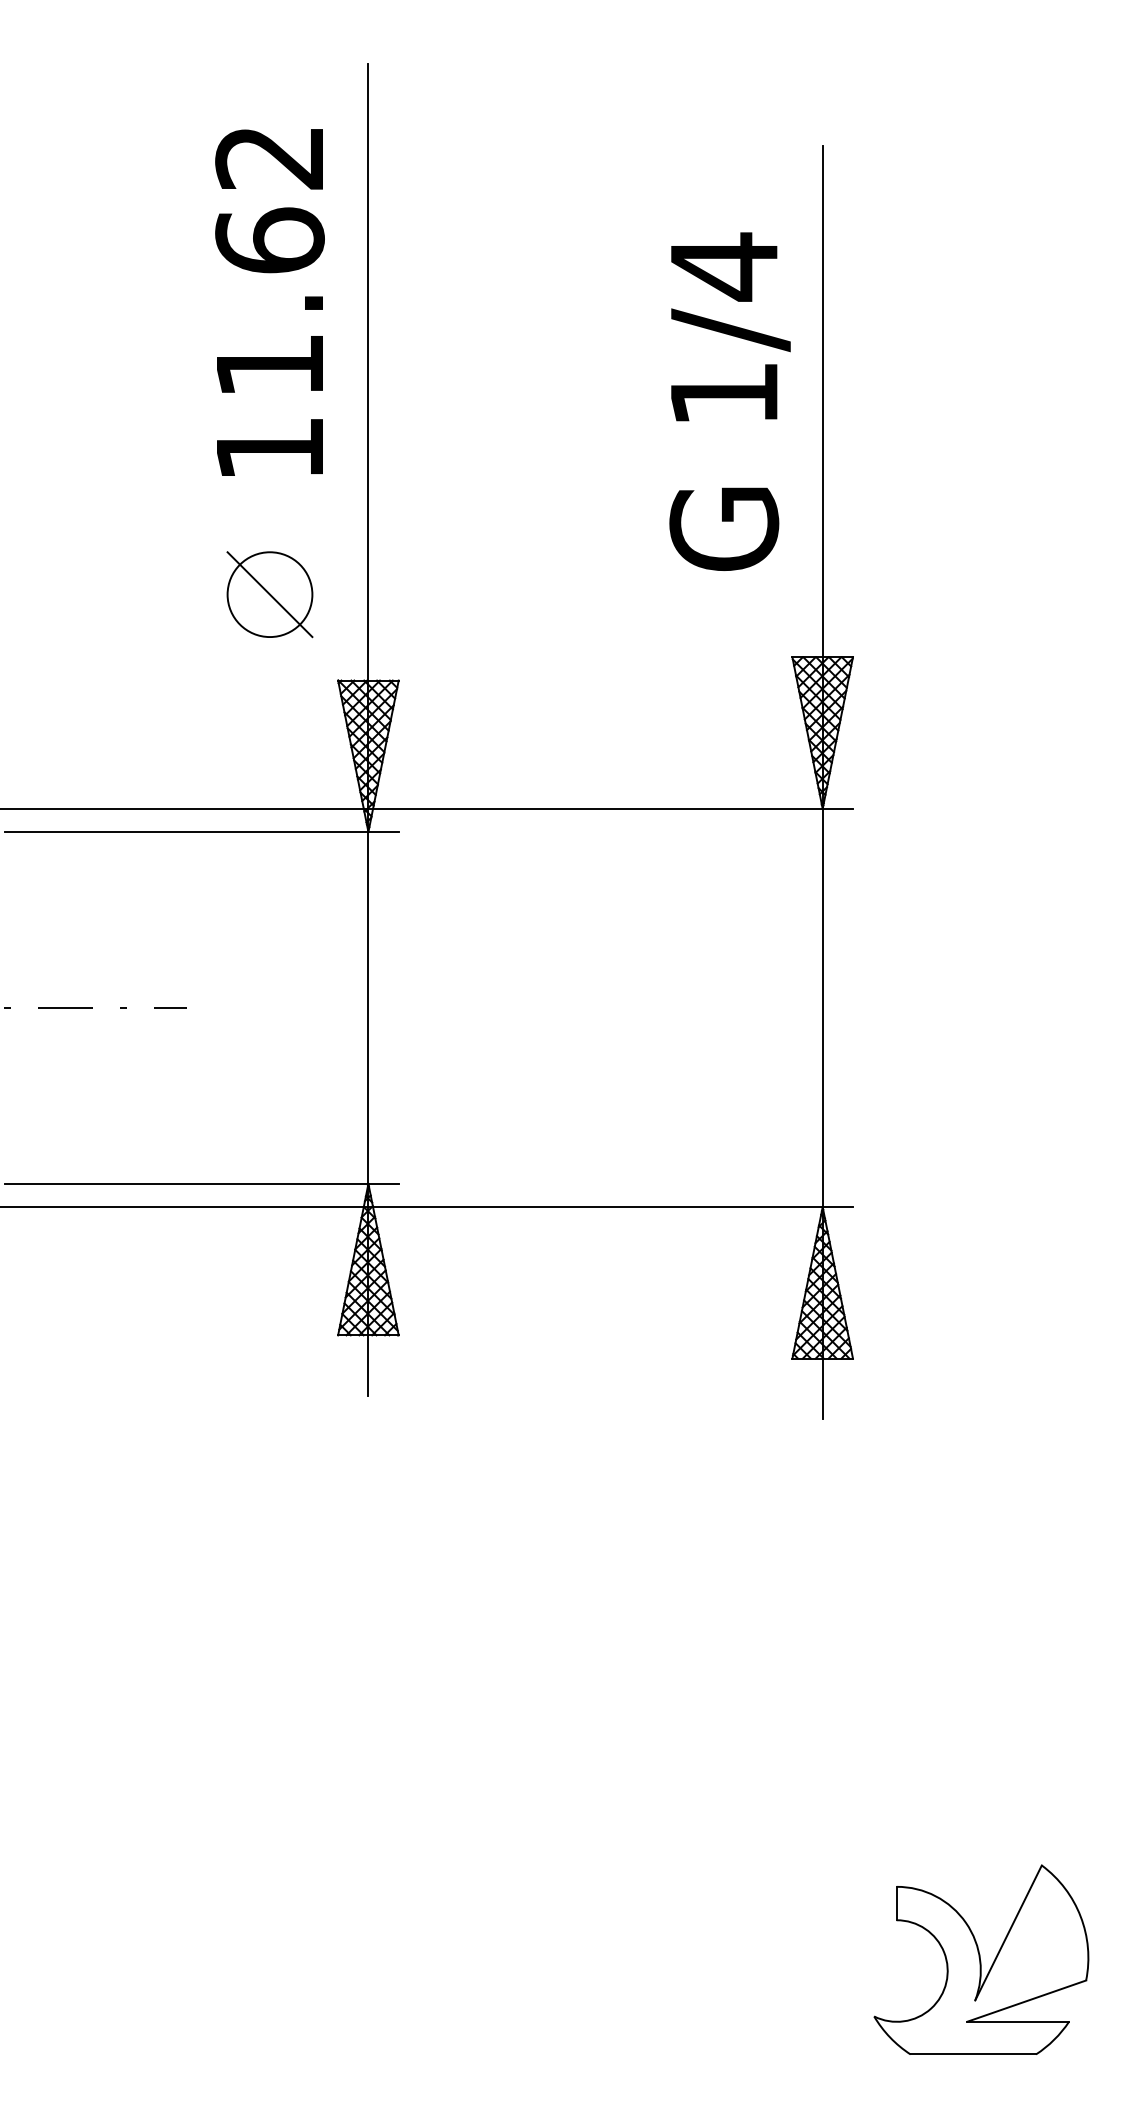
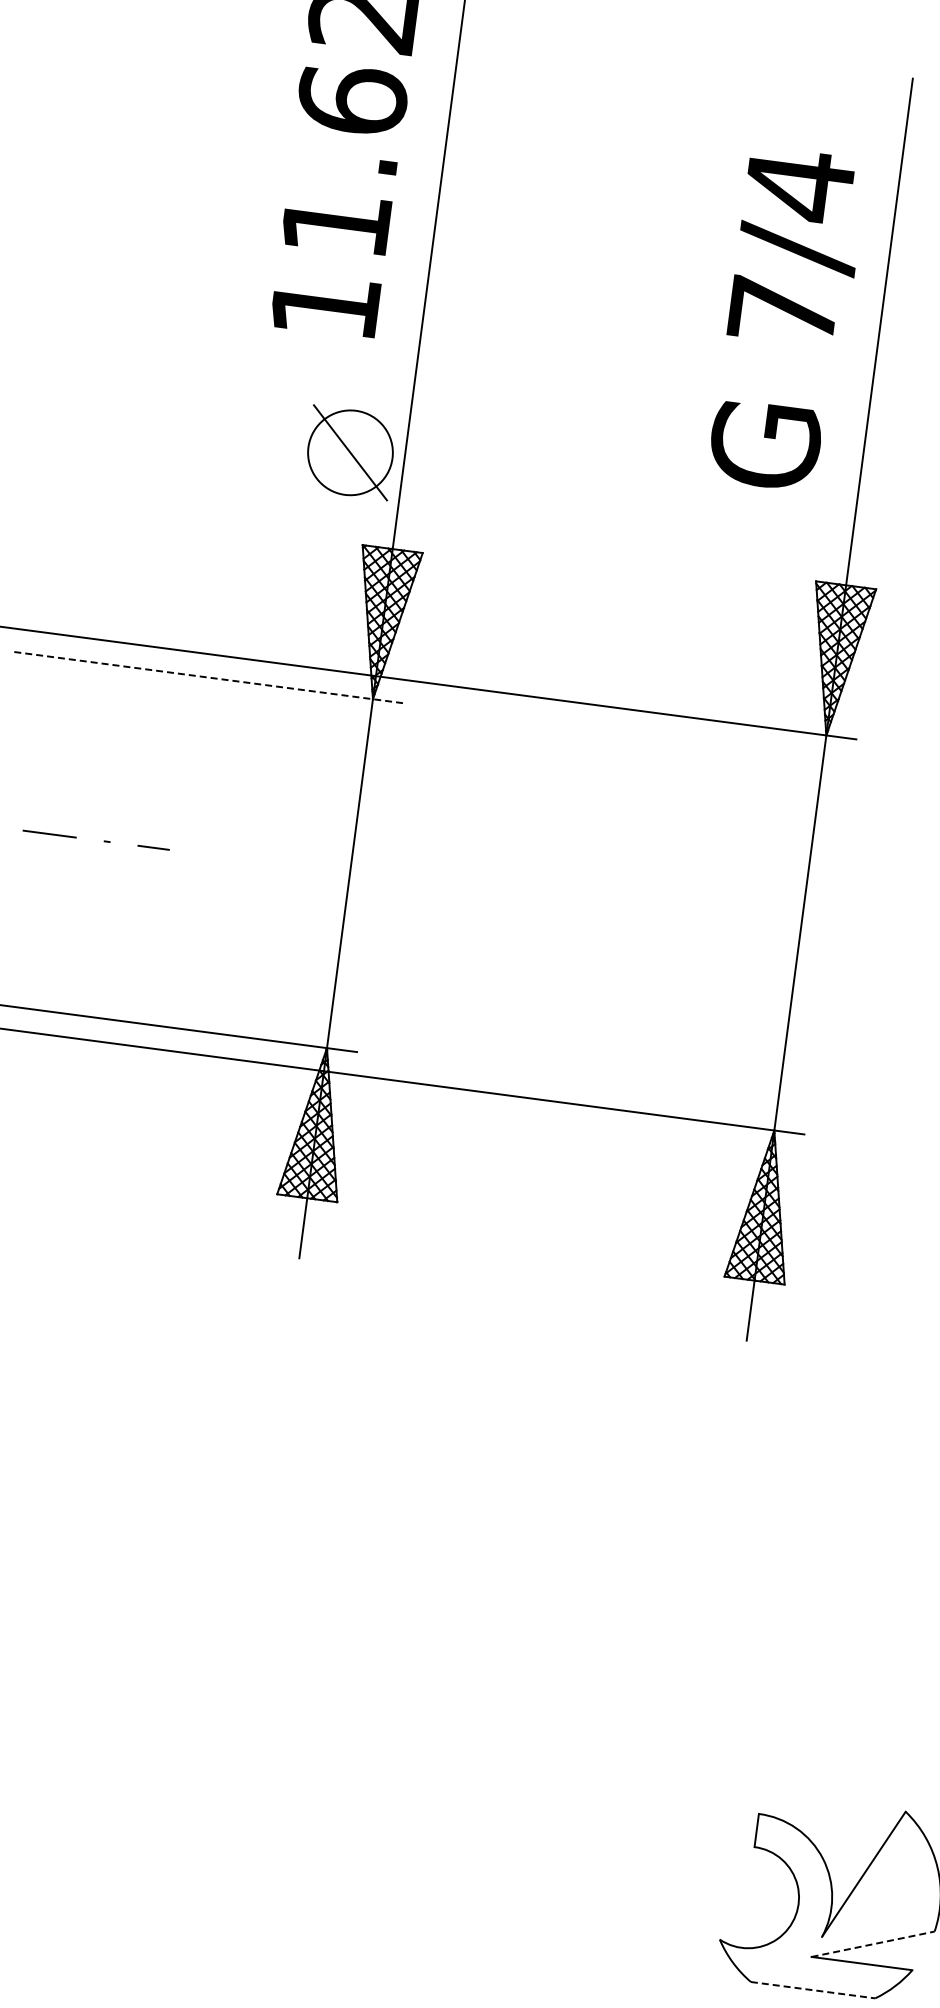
text: (724, 393) -> (783, 310), 1/4 -> 7/4
part: (269, 594) -> (350, 452), moved
line: (201, 832) -> (207, 677), solid -> dashed
line: (1026, 2001) -> (872, 1944), solid -> dashed
line: (973, 2054) -> (813, 1990), solid -> dashed

